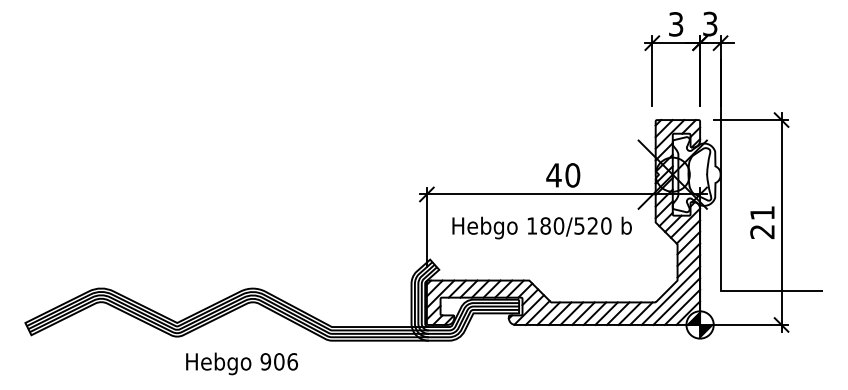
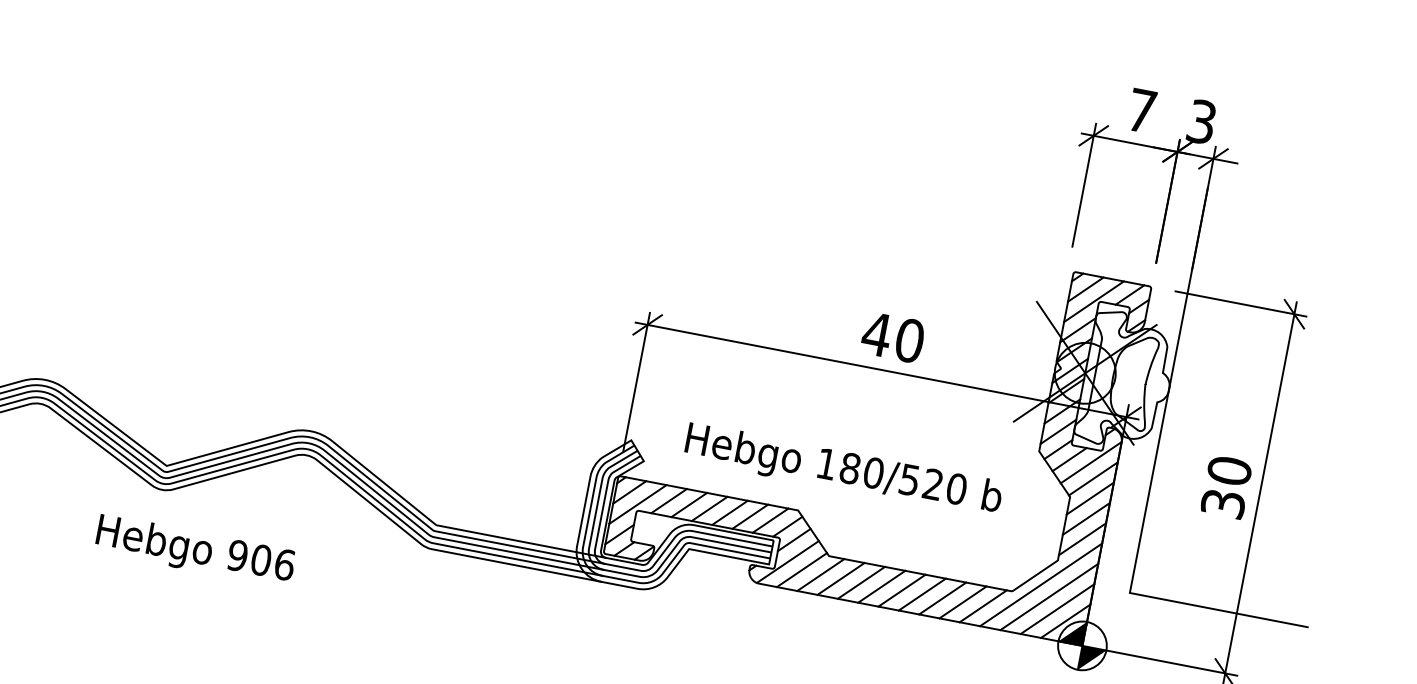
text: (676, 24) -> (1142, 111), 3 -> 7
text: (762, 221) -> (1226, 485), 21 -> 30
text: (541, 227) -> (842, 469), moved
text: (241, 363) -> (194, 550), moved

